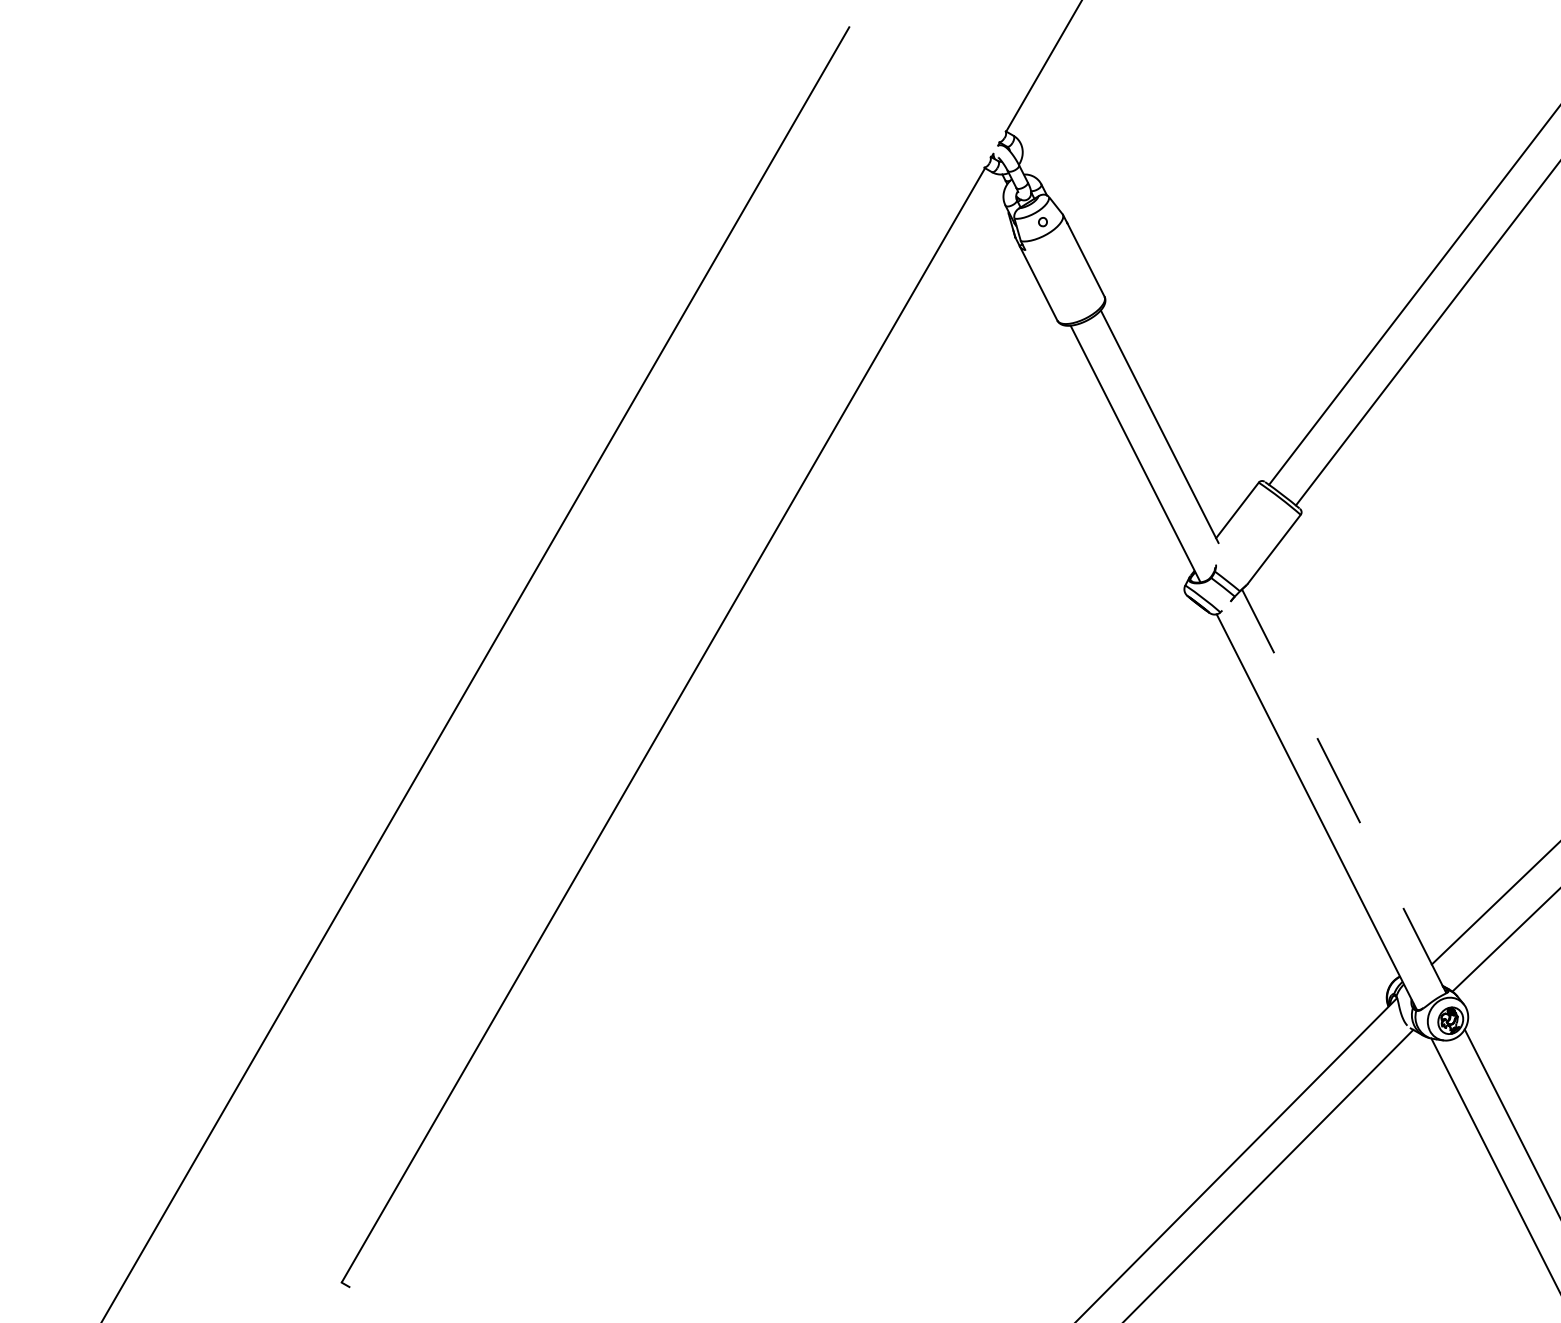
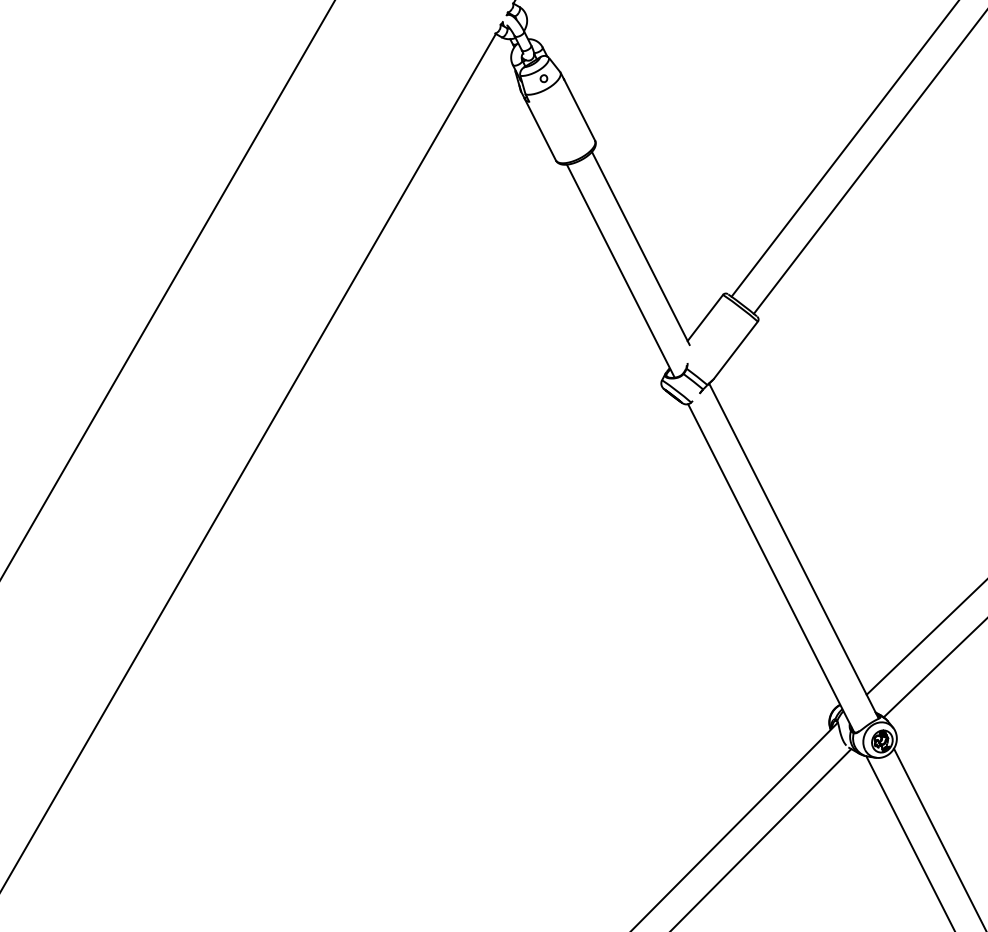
line: (1343, 790) -> (793, 550), dashed -> solid

